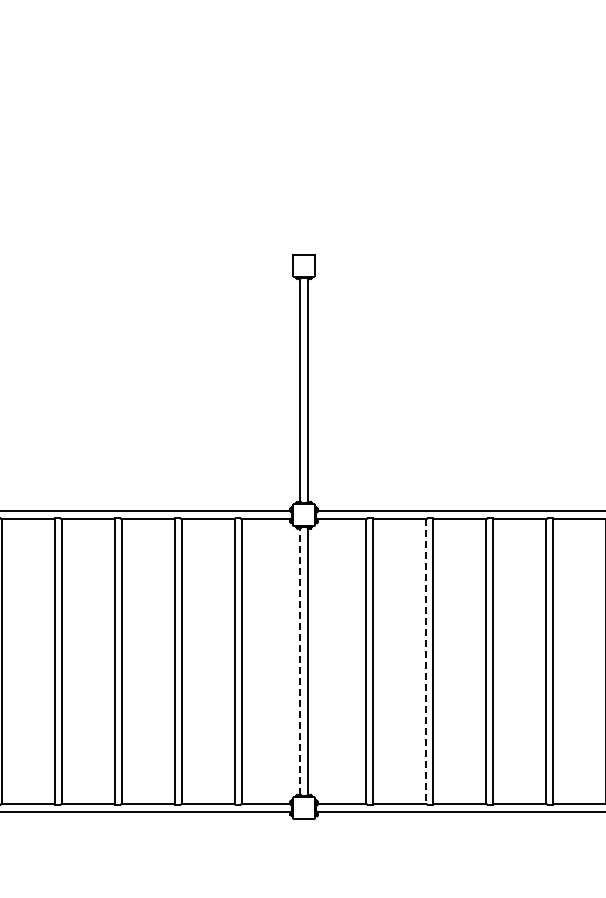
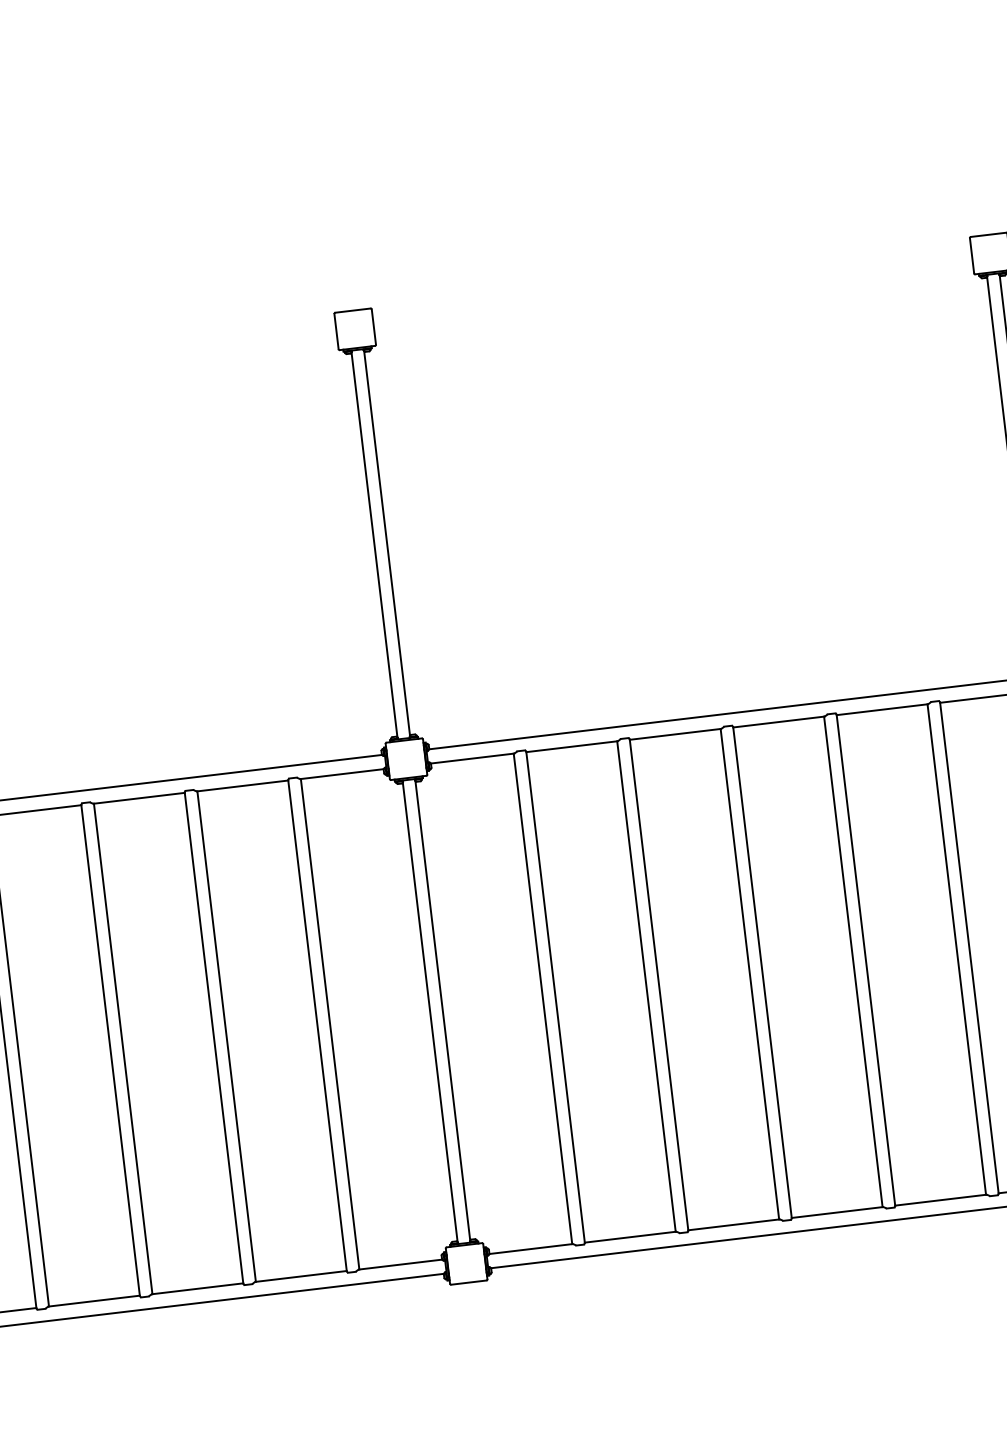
line: (300, 661) -> (430, 1012), dashed -> solid
line: (425, 662) -> (645, 988), dashed -> solid

